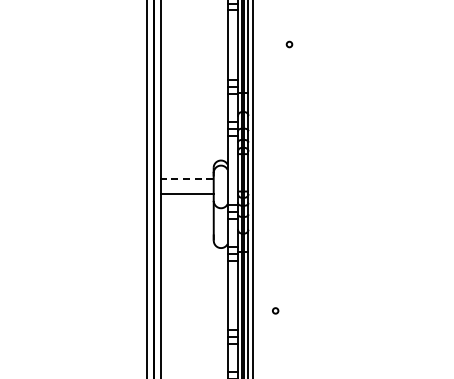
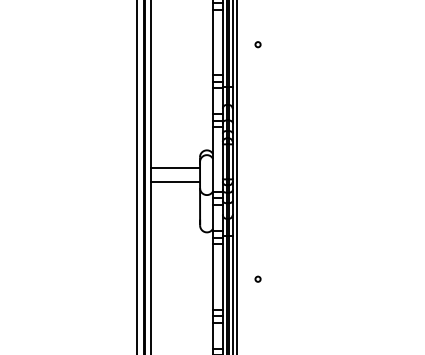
circle: (288, 44) -> (257, 44), moved
line: (187, 179) -> (175, 168), dashed -> solid
circle: (275, 310) -> (257, 278), moved

